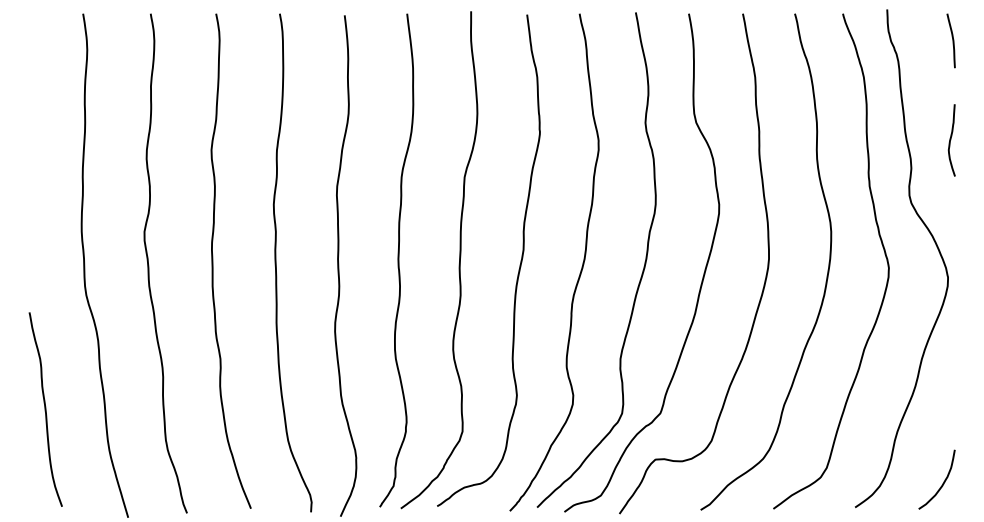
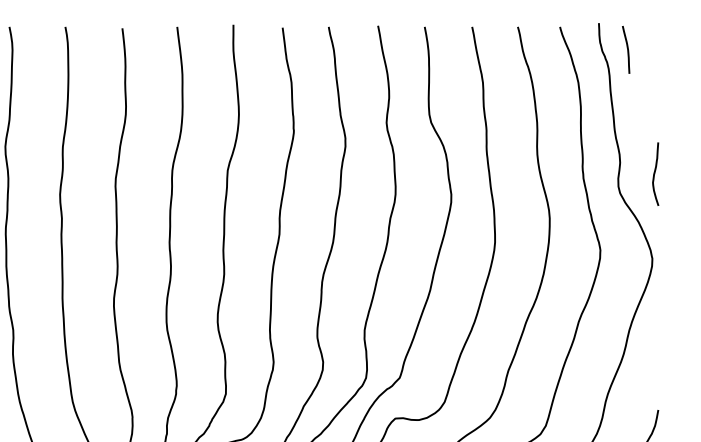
curve: (952, 40) -> (627, 49), moved
curve: (951, 139) -> (655, 173), moved

